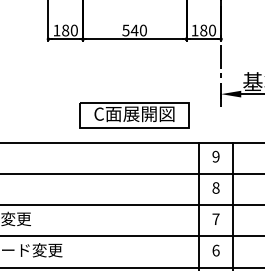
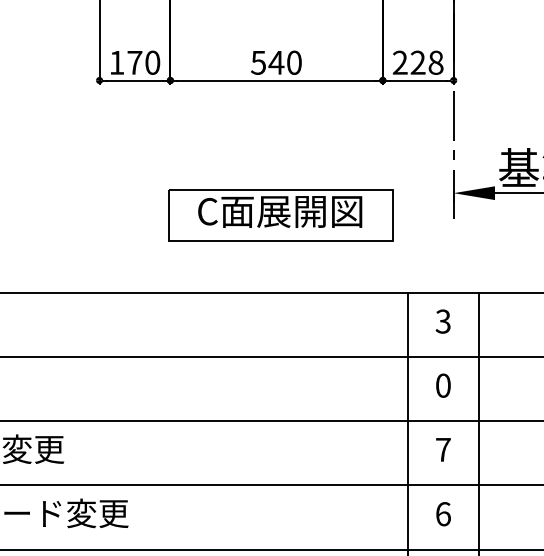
text: (65, 30) -> (134, 62), 180 -> 170
text: (203, 30) -> (417, 62), 180 -> 228
part: (134, 115) -> (280, 214), moved
text: (215, 156) -> (442, 321), 9 -> 3
text: (215, 188) -> (442, 386), 8 -> 0

